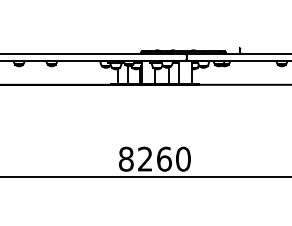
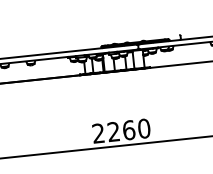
text: (125, 158) -> (97, 132), 8260 -> 2260

